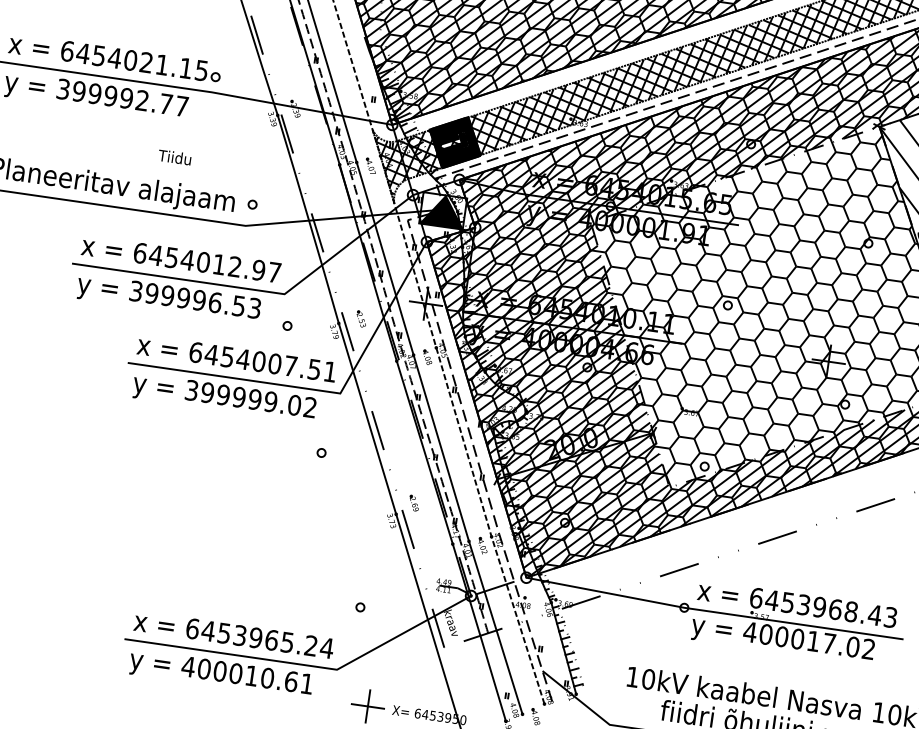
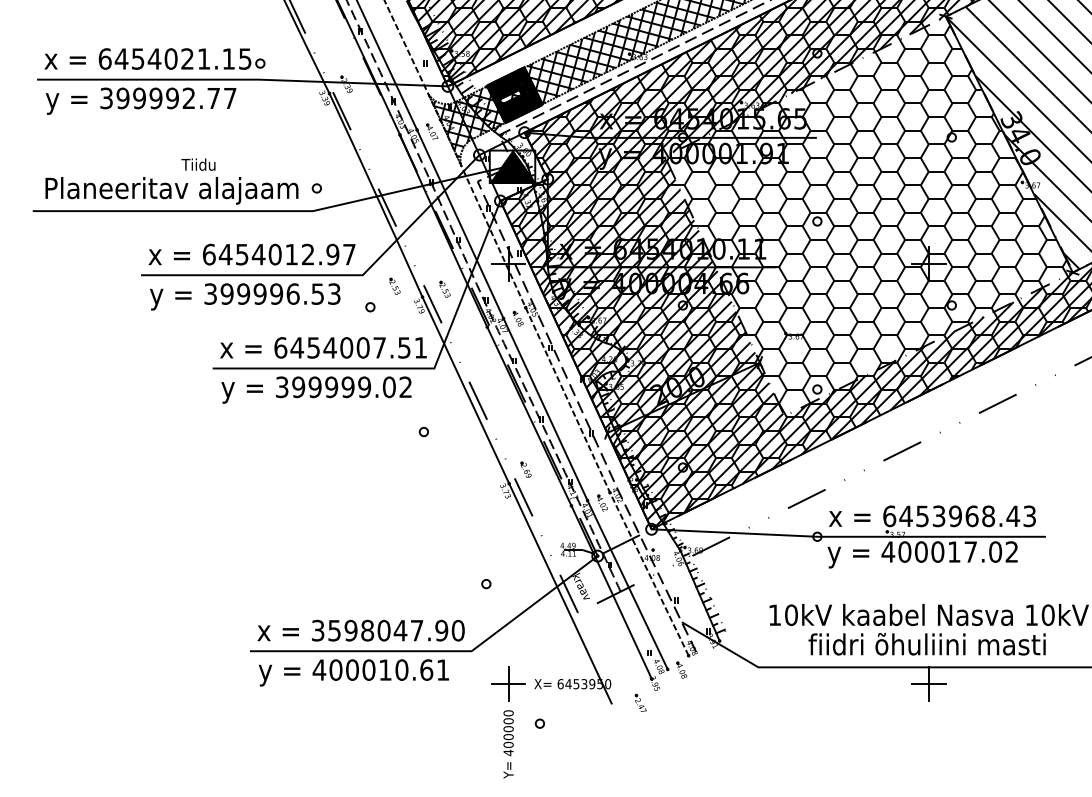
text: (174, 157) -> (198, 164), moved
part: (313, 308) -> (394, 285), added
text: (260, 638) -> (388, 630), 6453965.24 -> 3598047.90

